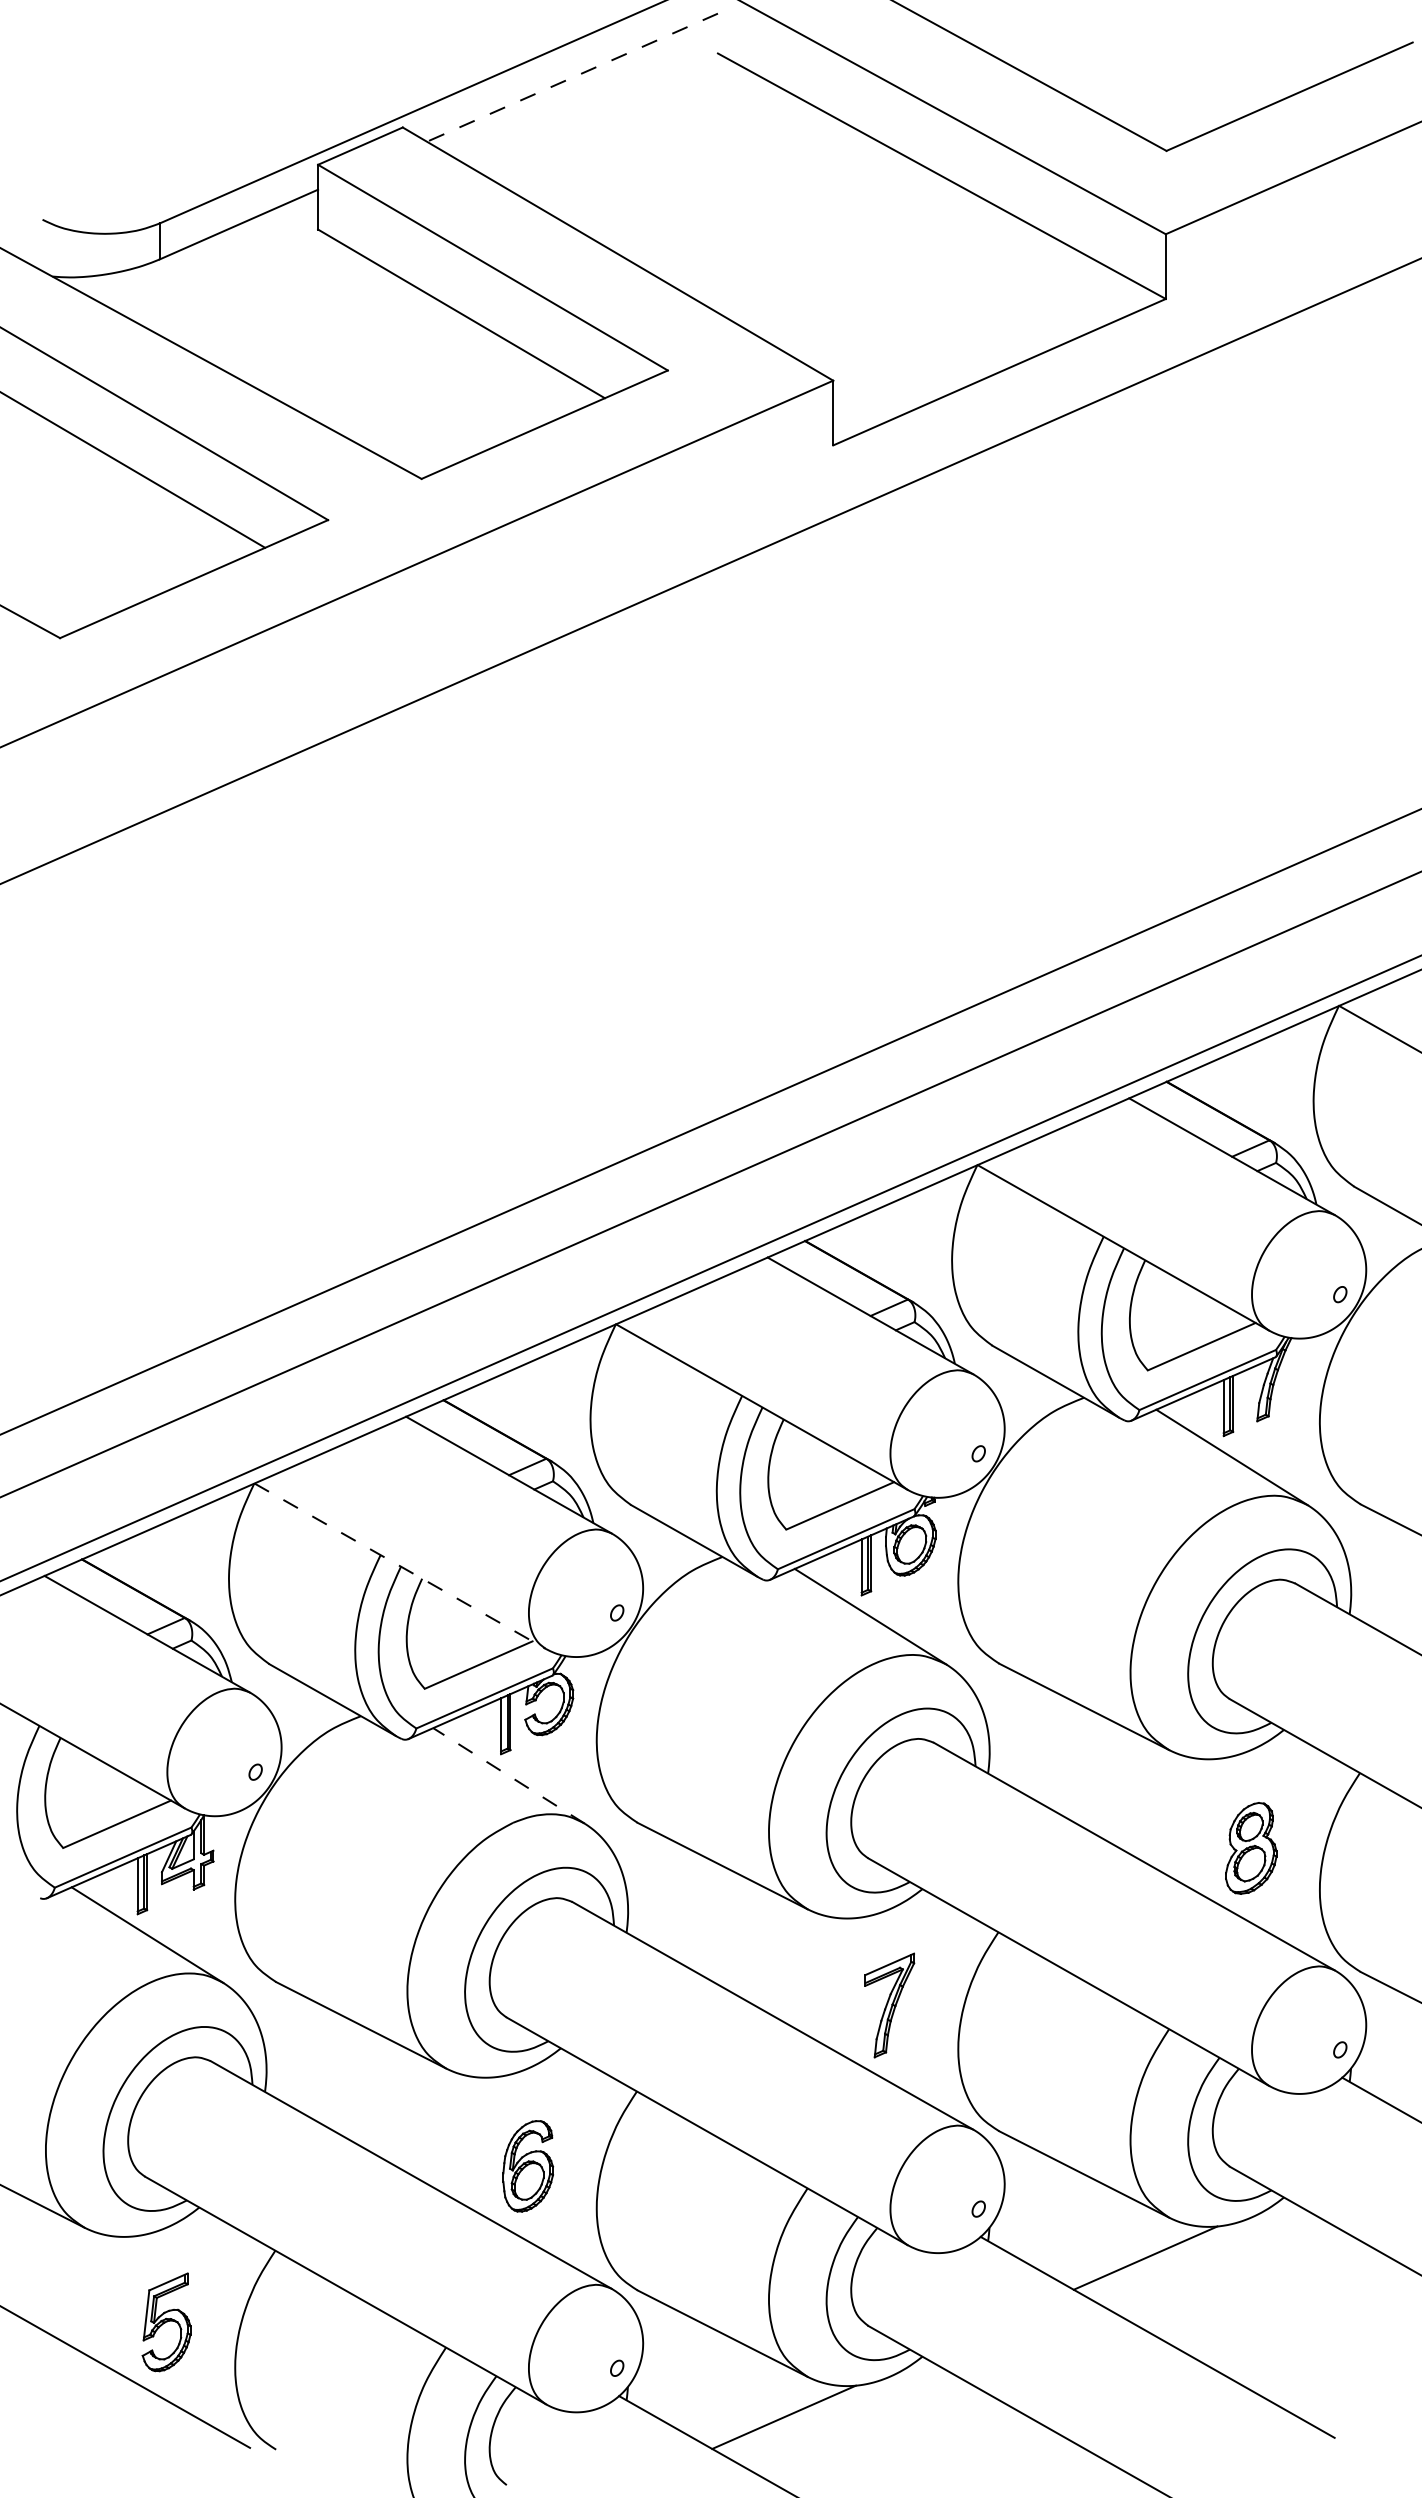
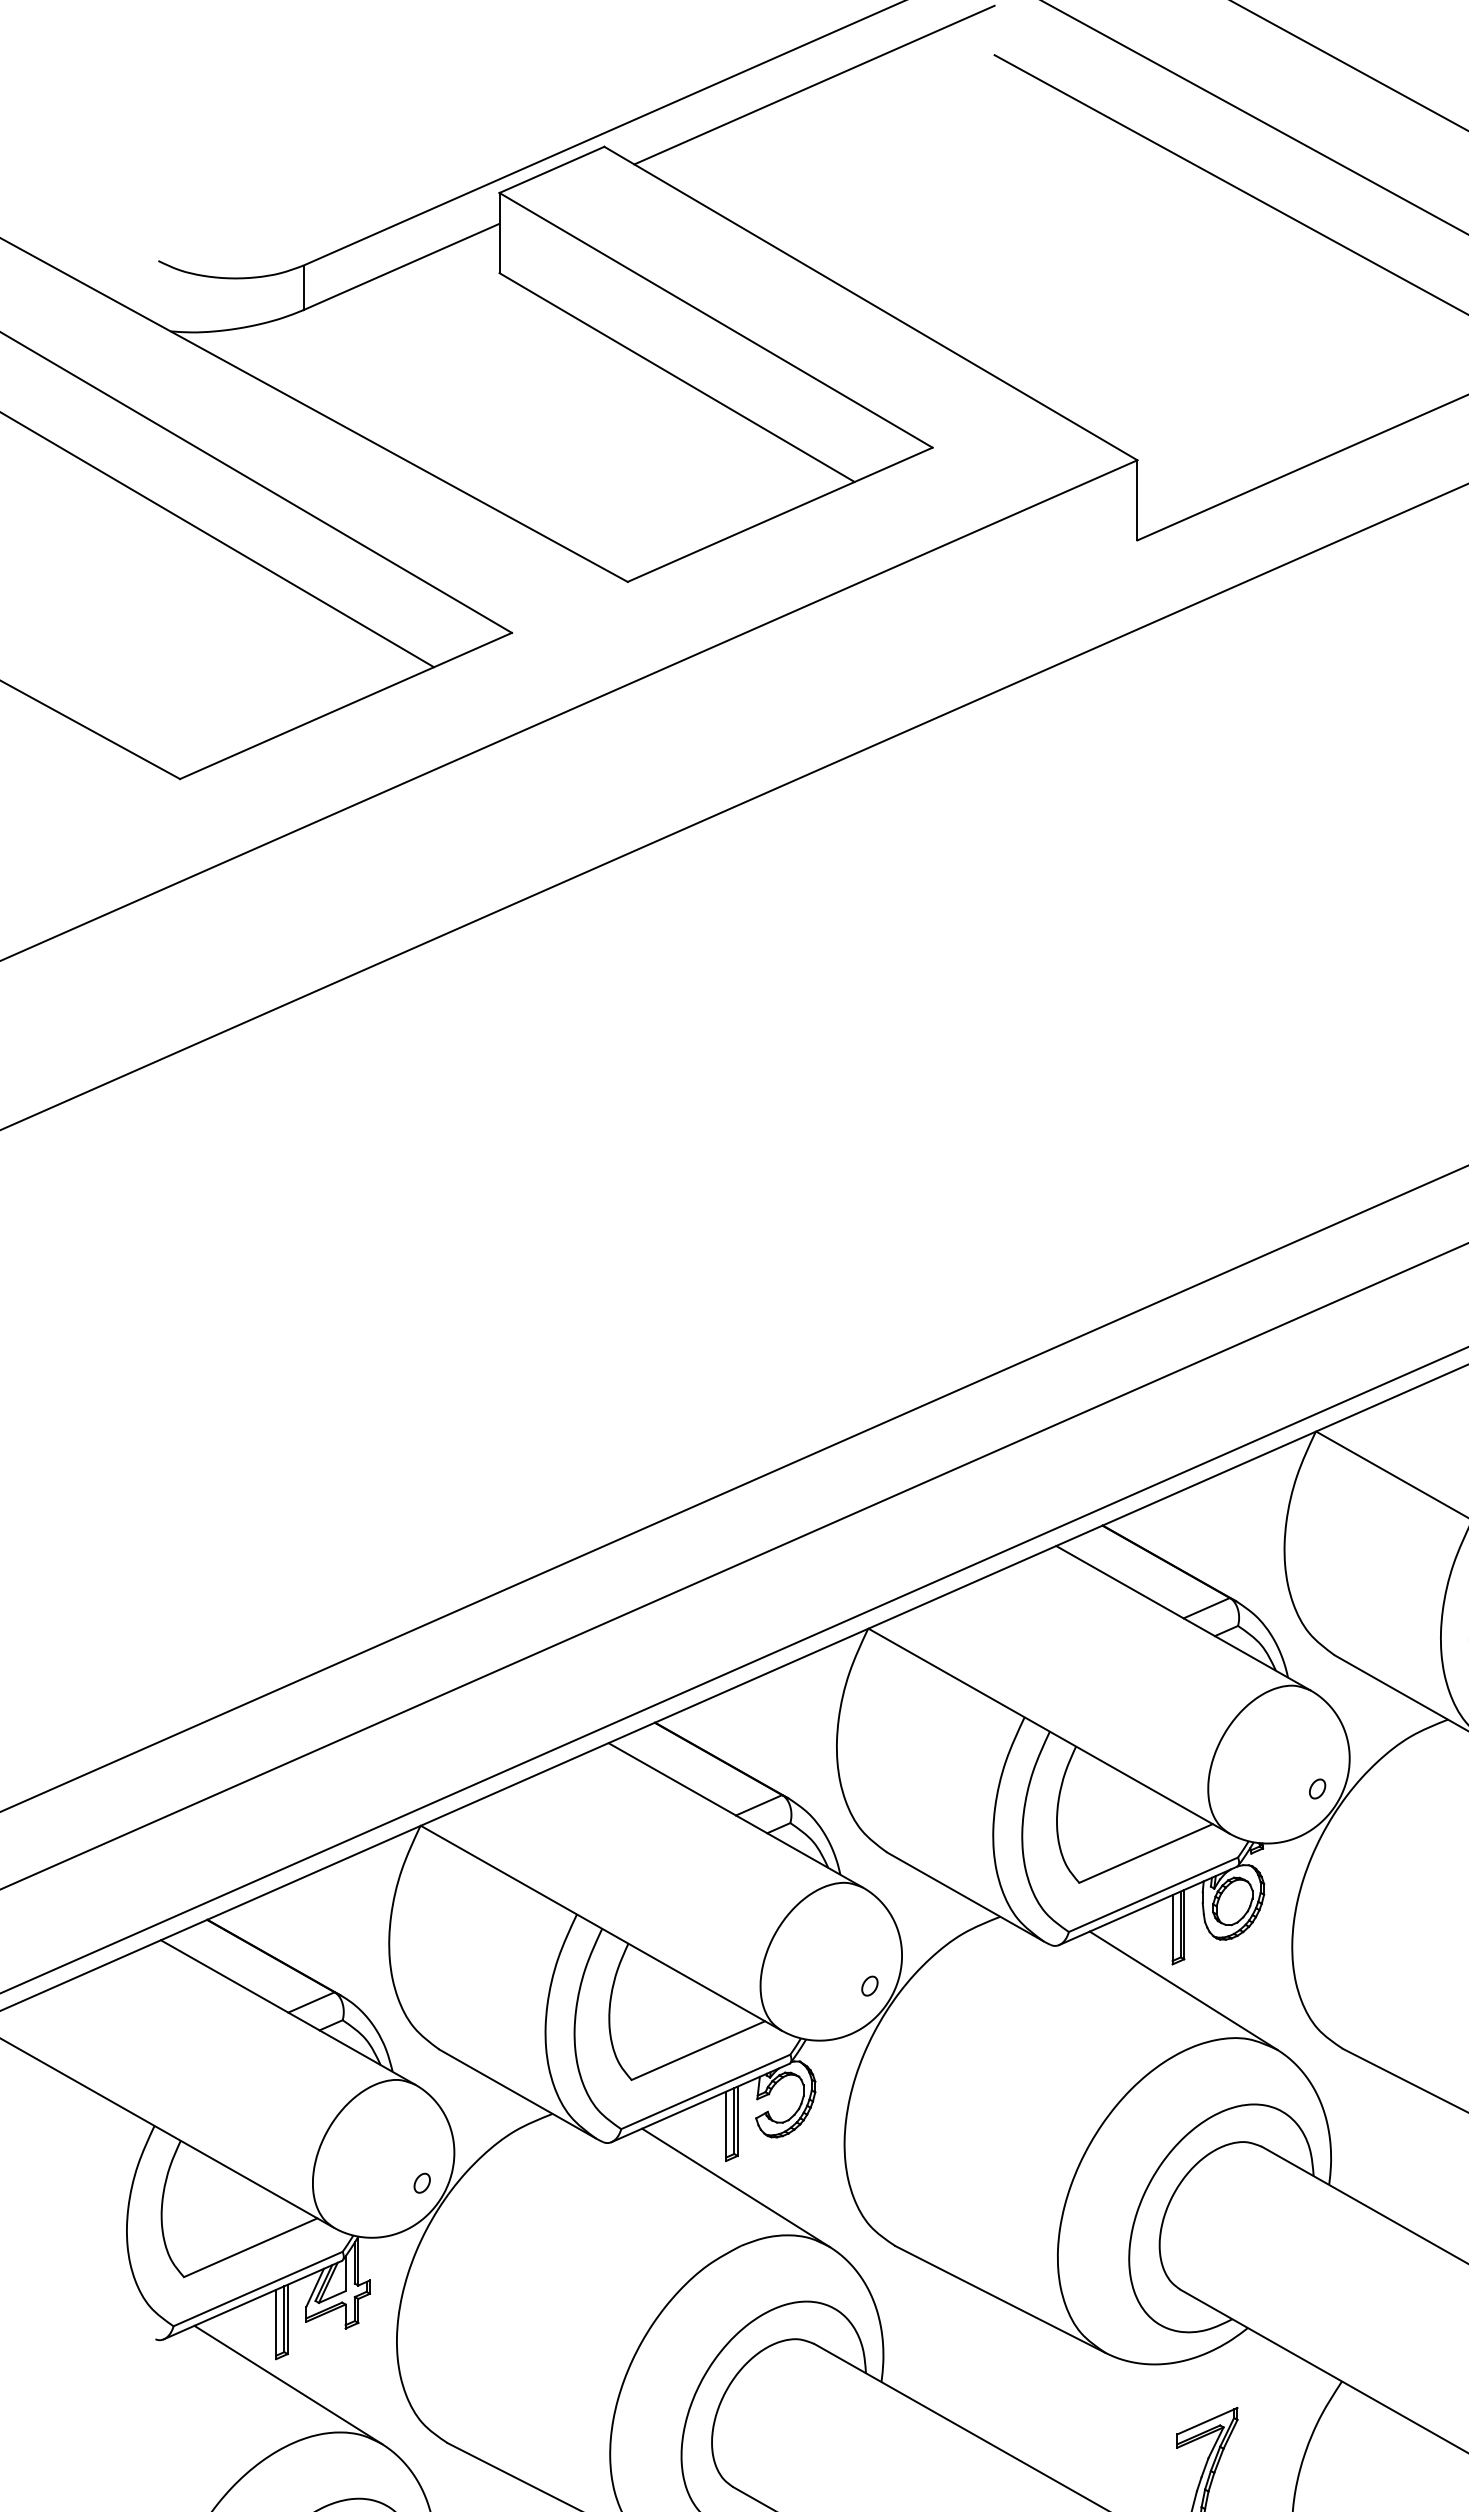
line: (572, 77) -> (814, 84), dashed -> solid
line: (400, 1566) -> (601, 1928), dashed -> solid
line: (509, 1775) -> (736, 2187), dashed -> solid

